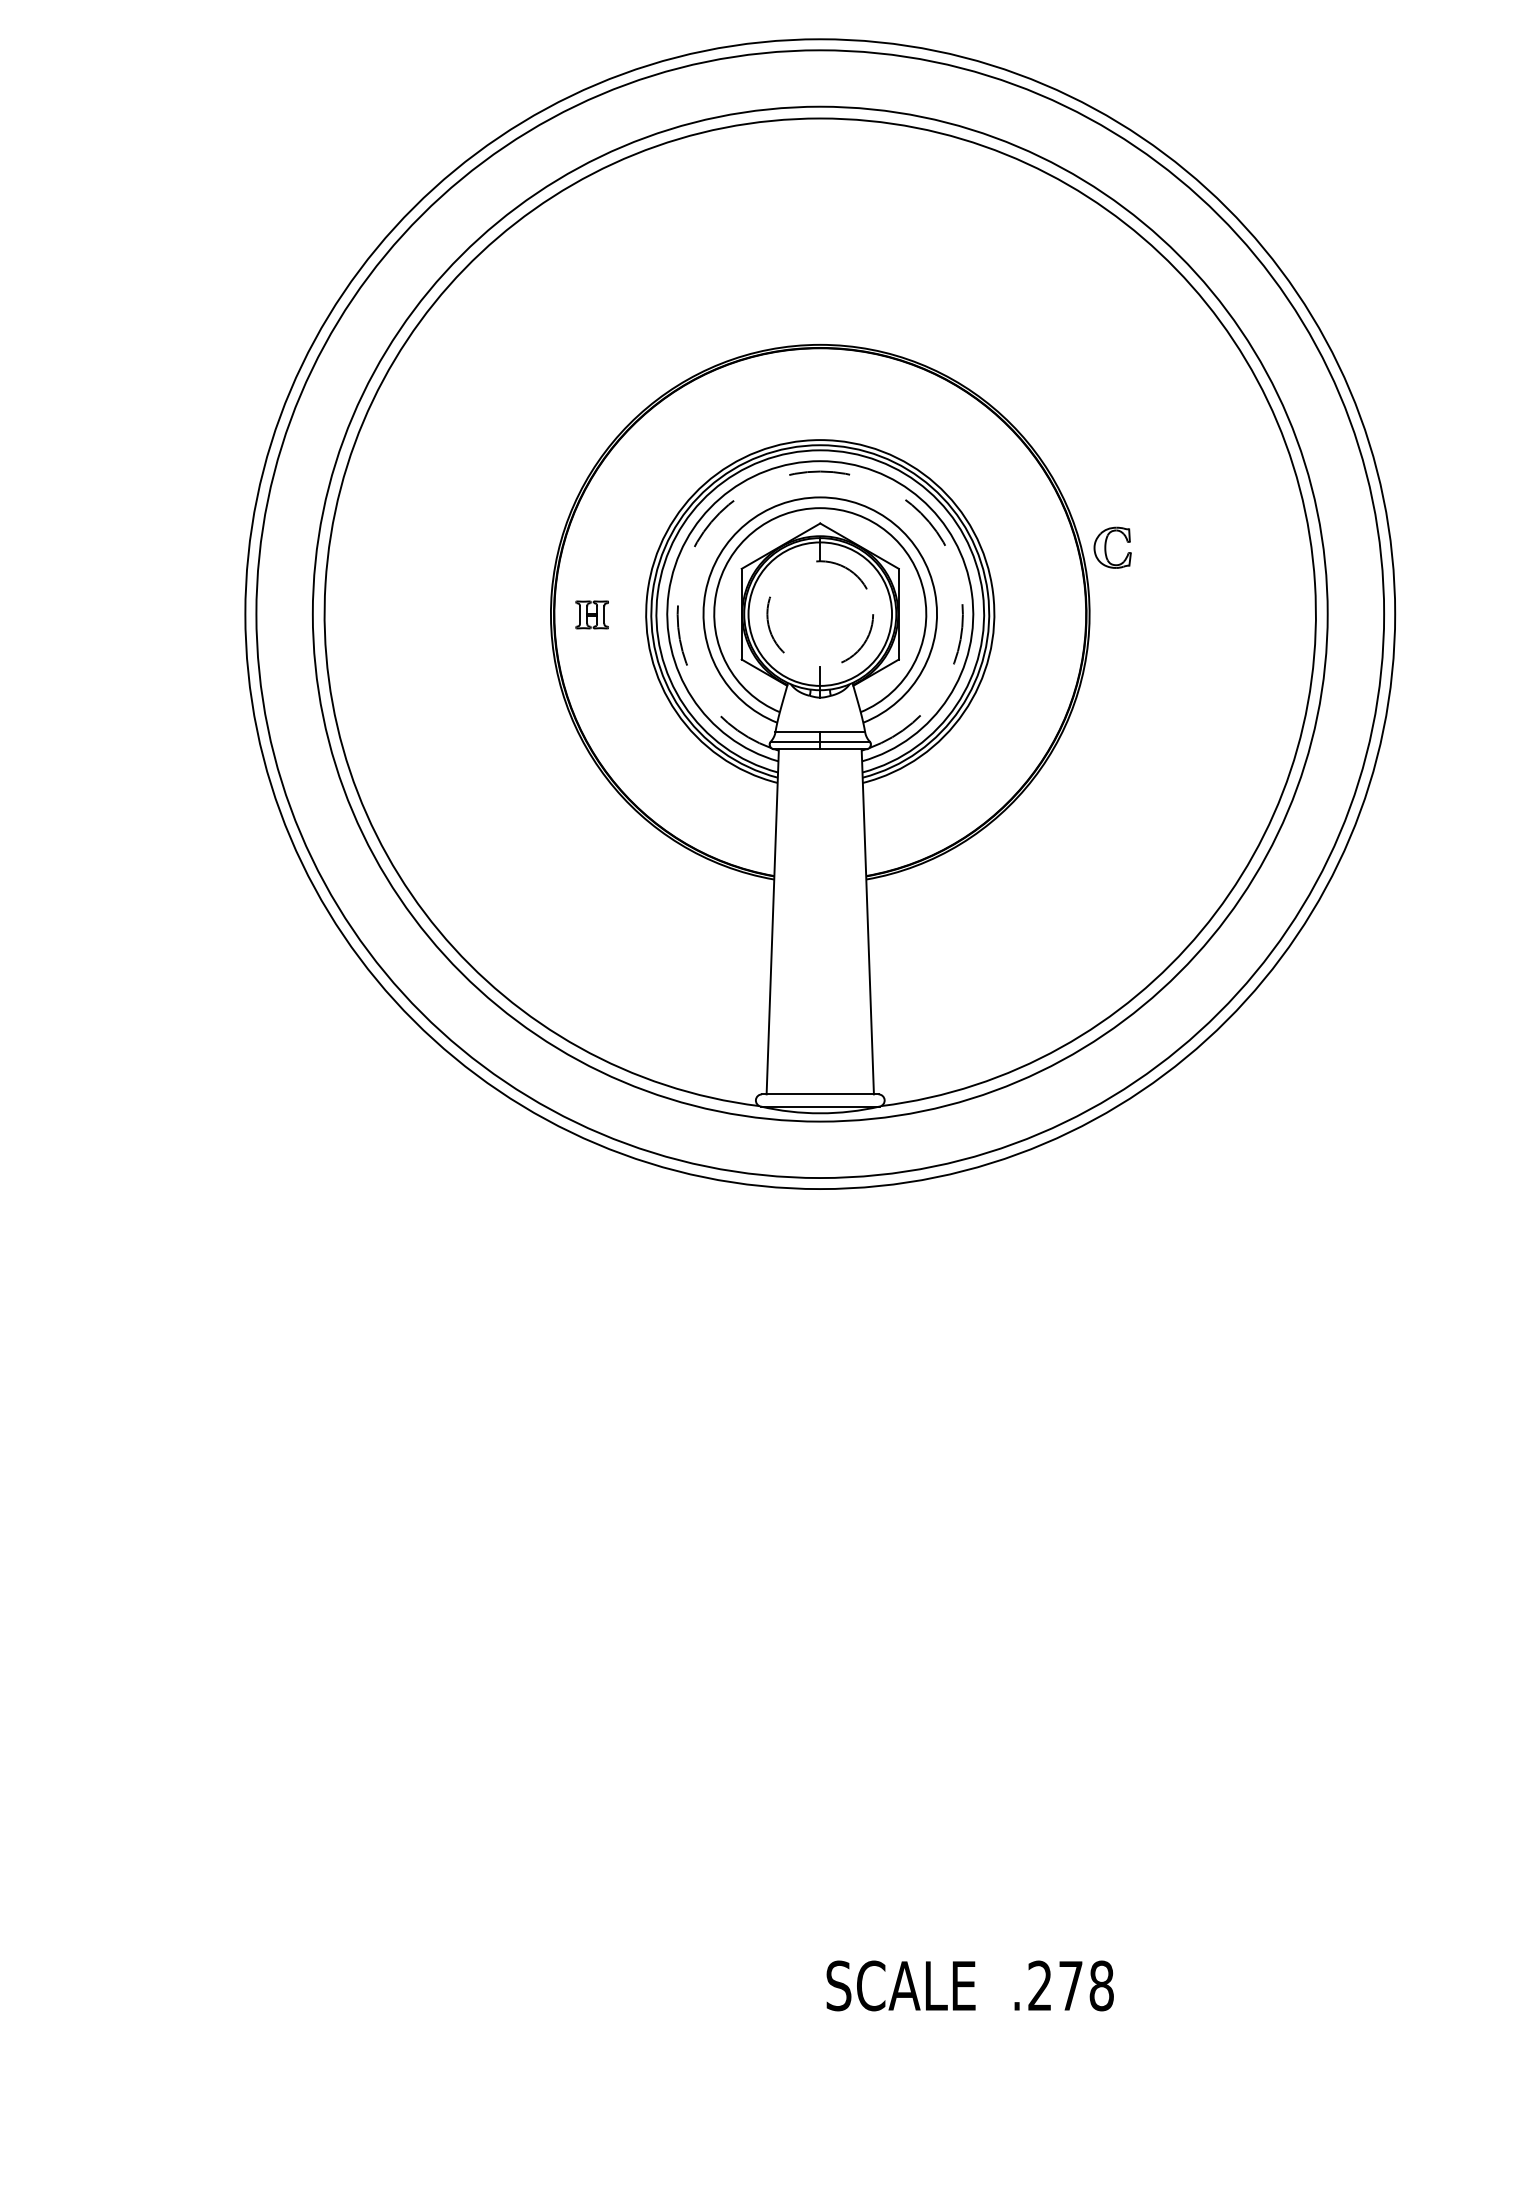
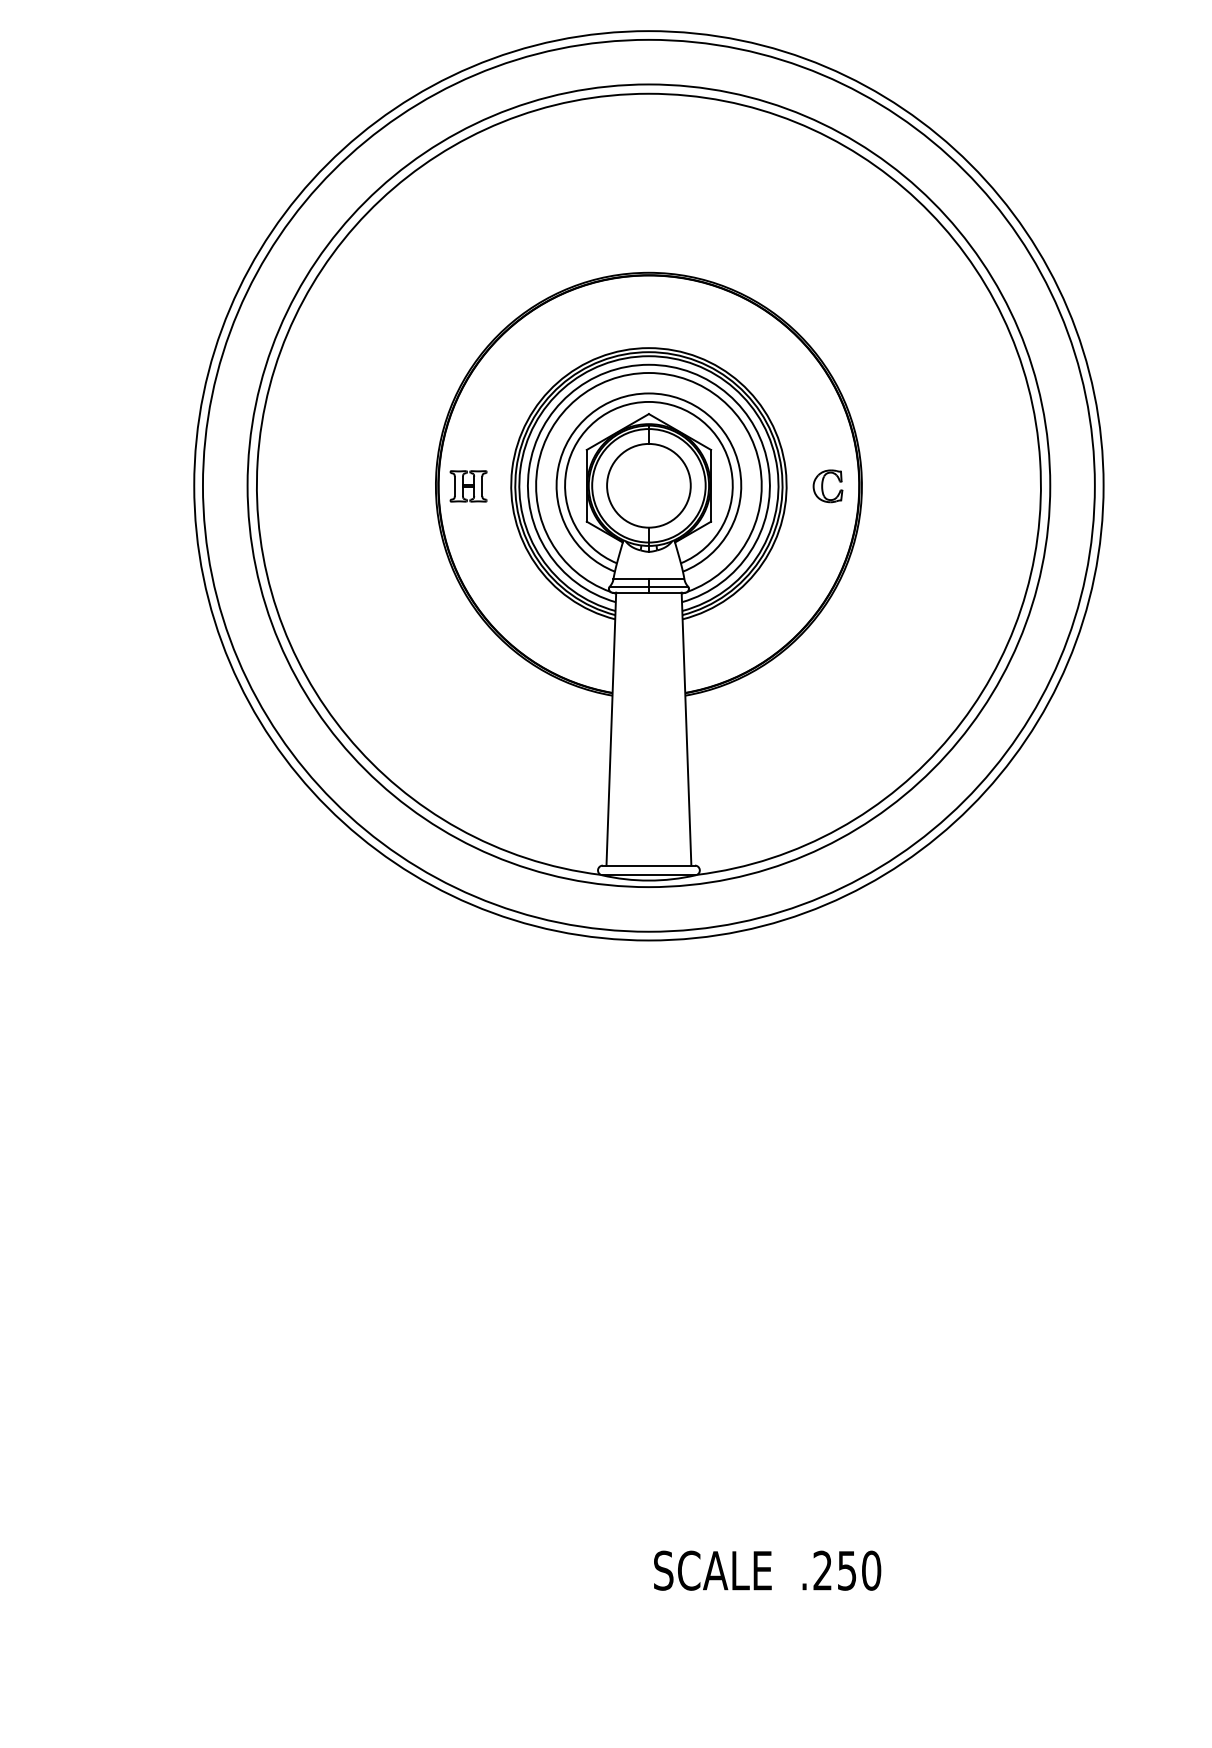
arc: (820, 471) -> (649, 372), dashed -> solid
part: (1112, 547) -> (827, 486), moved
part: (591, 614) -> (467, 486), size x1.43
circle: (820, 614) -> (649, 486), dashed -> solid
text: (1086, 1985) -> (859, 1570), .278 -> .250

